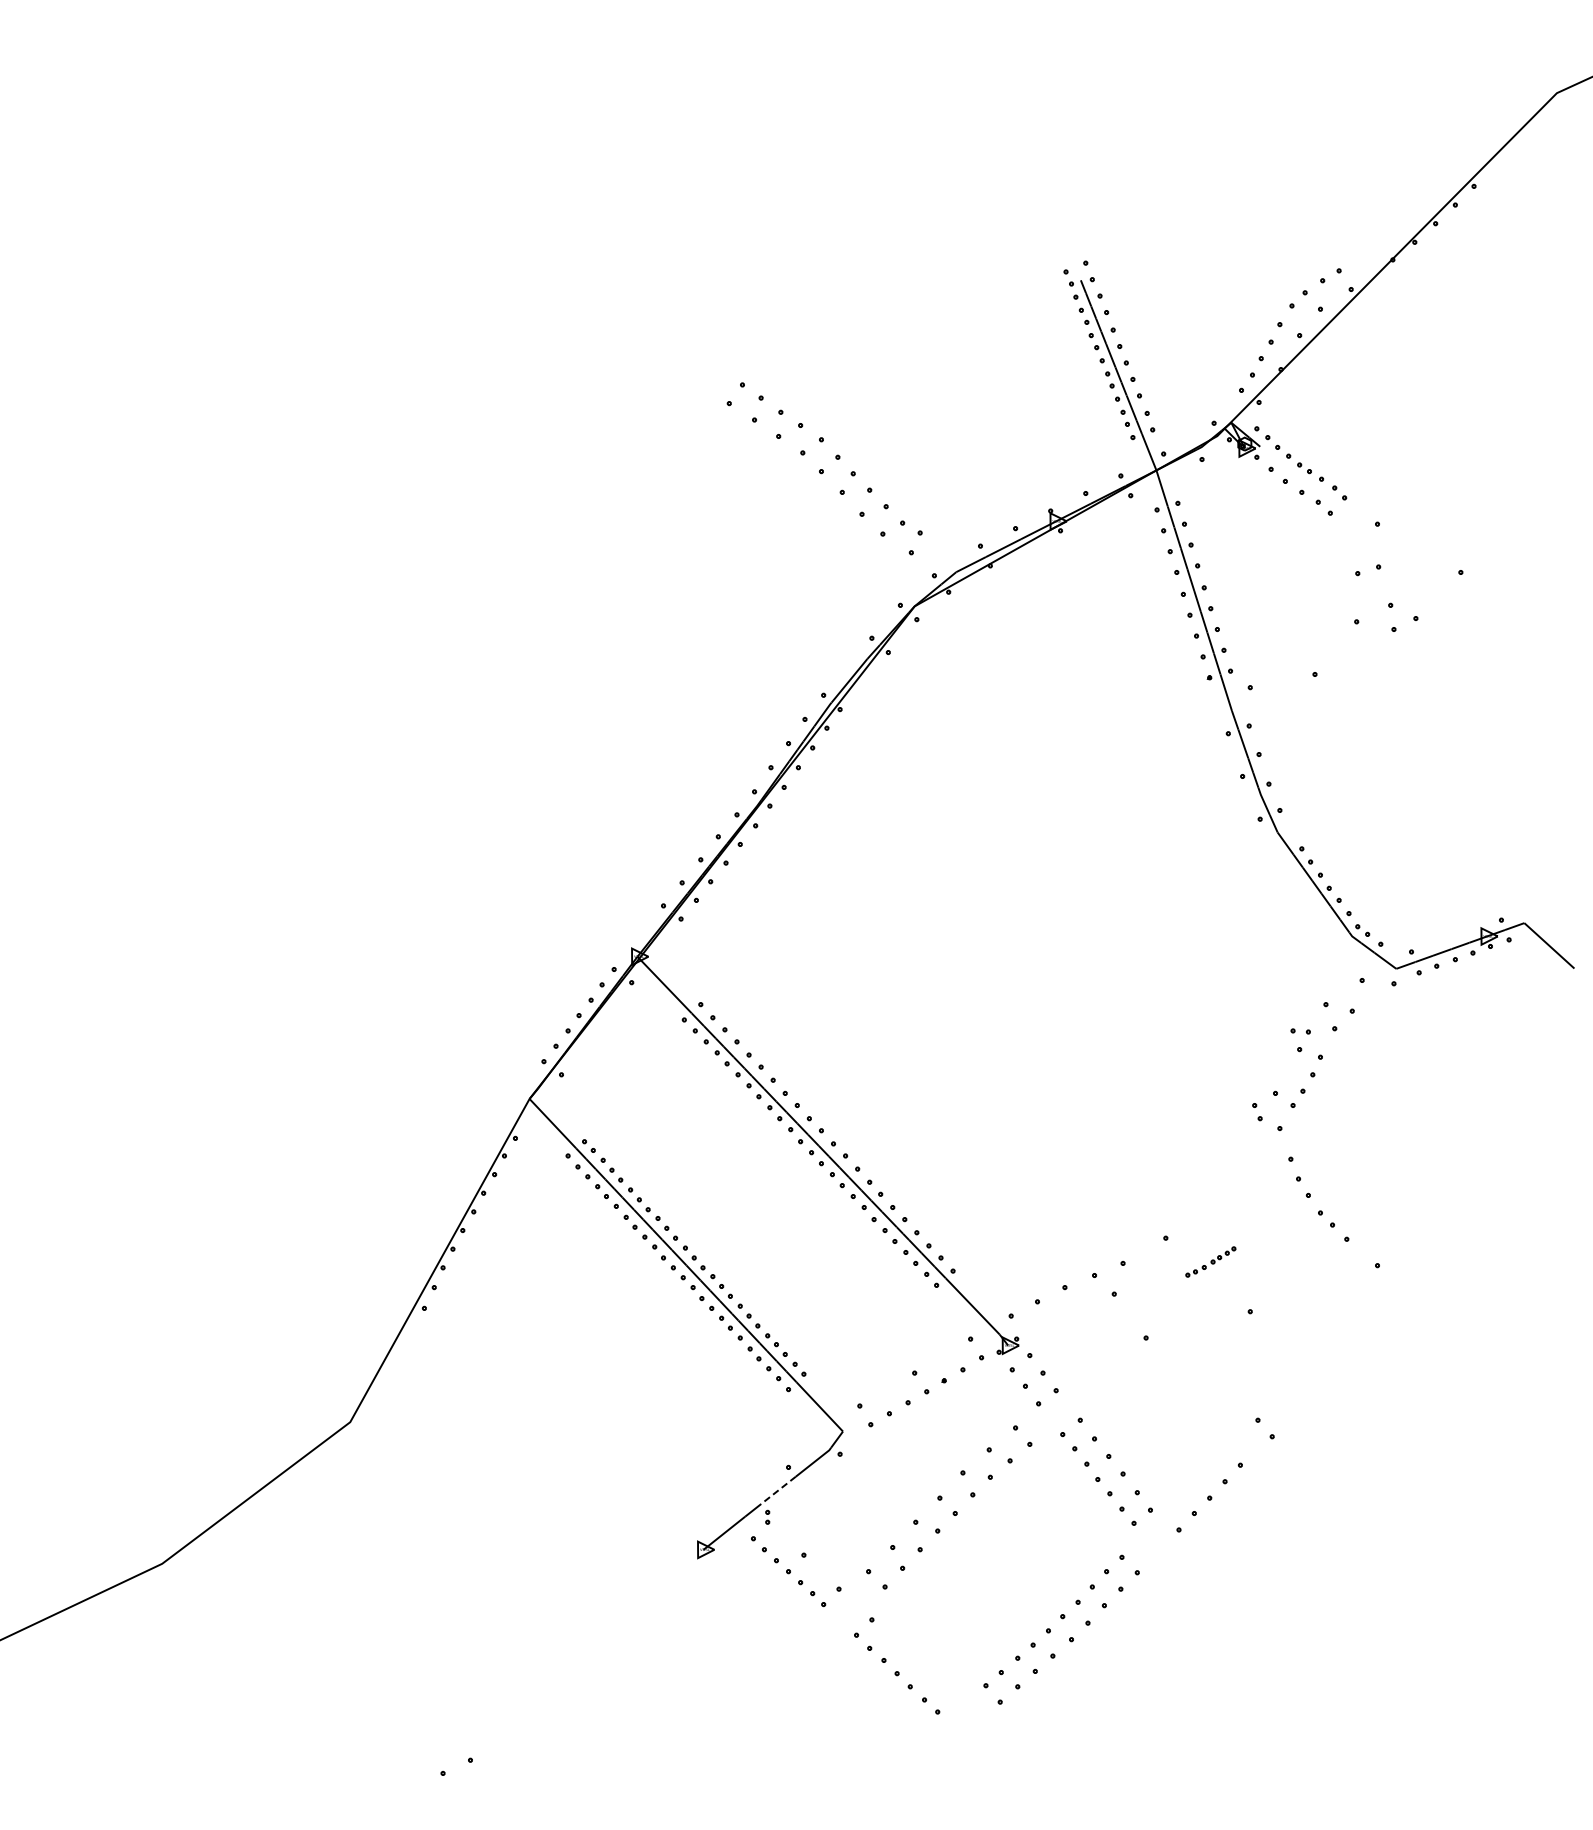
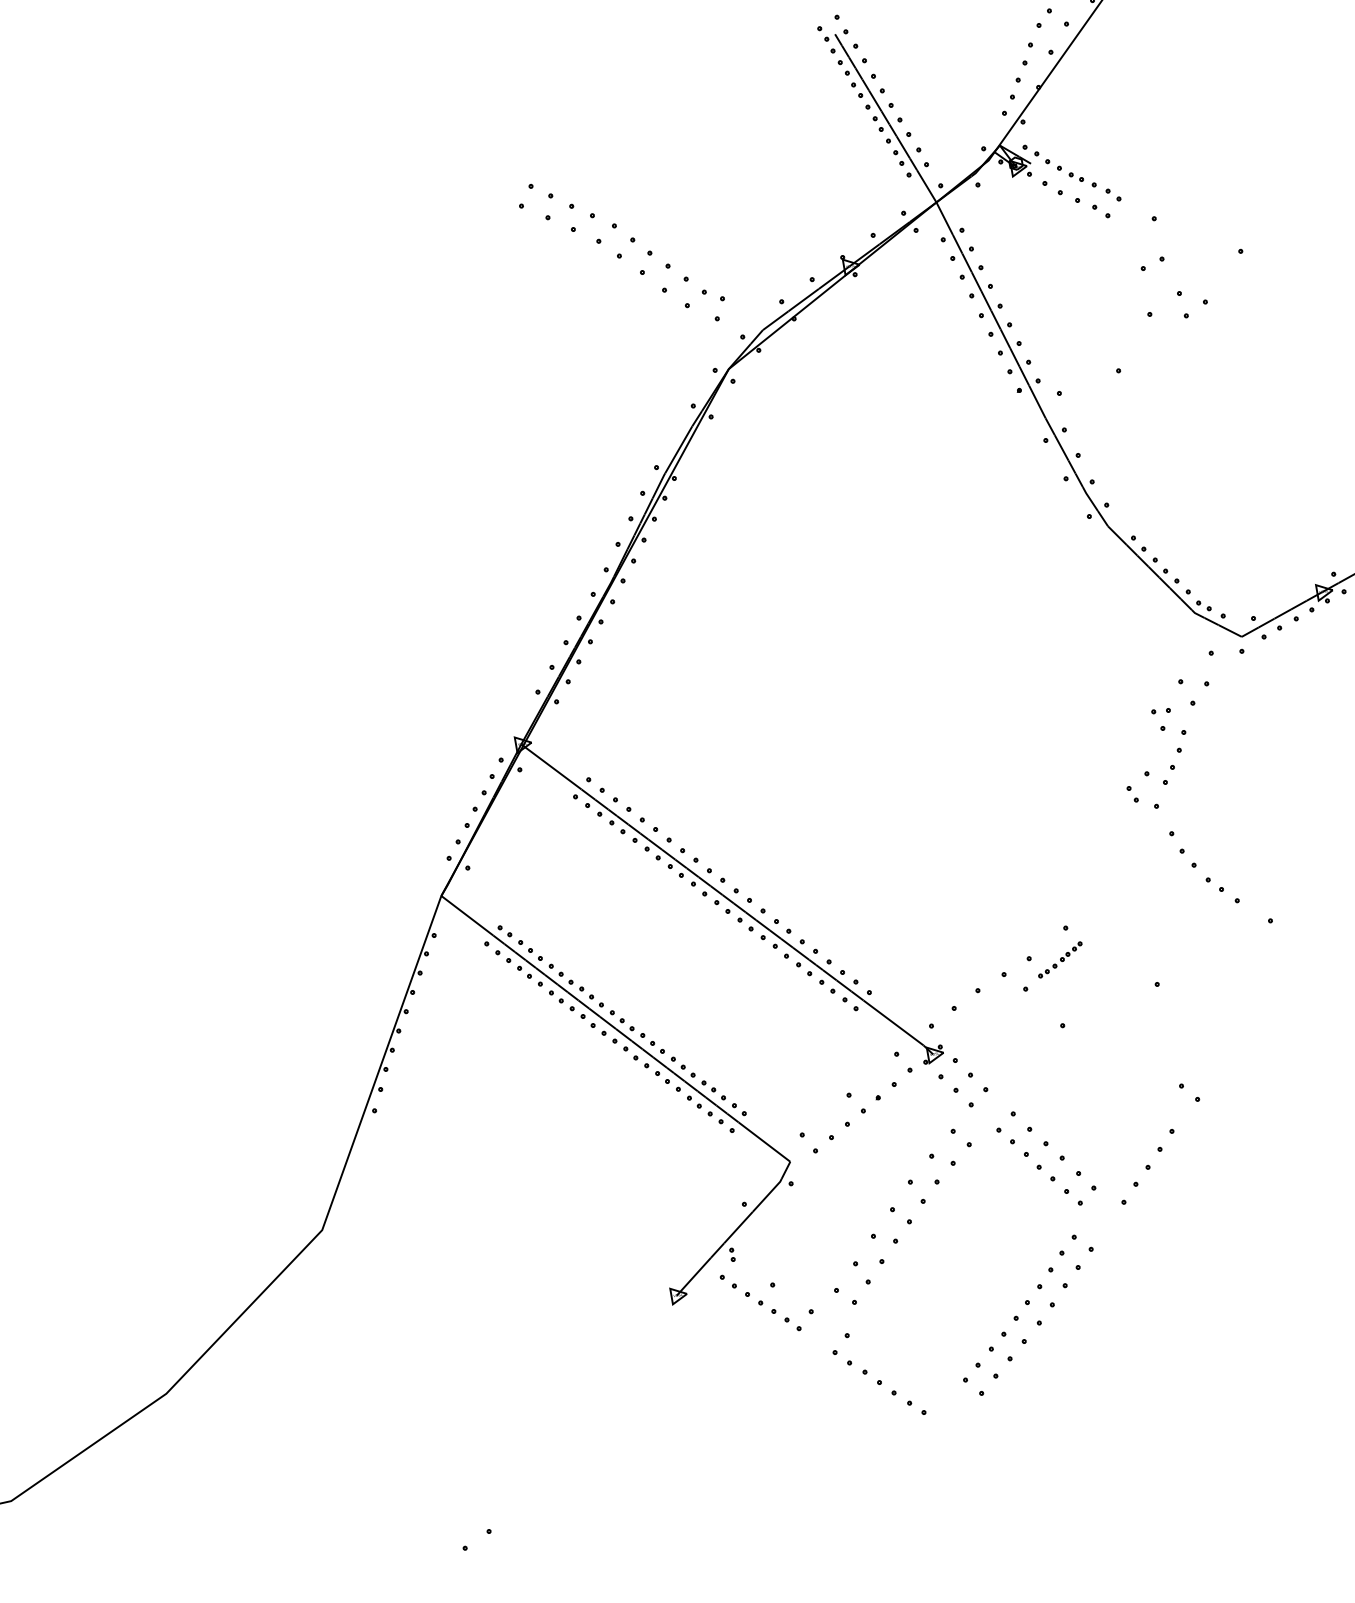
part: (1210, 1261) -> (1059, 959), moved
line: (778, 1490) -> (738, 1227), dashed -> solid

